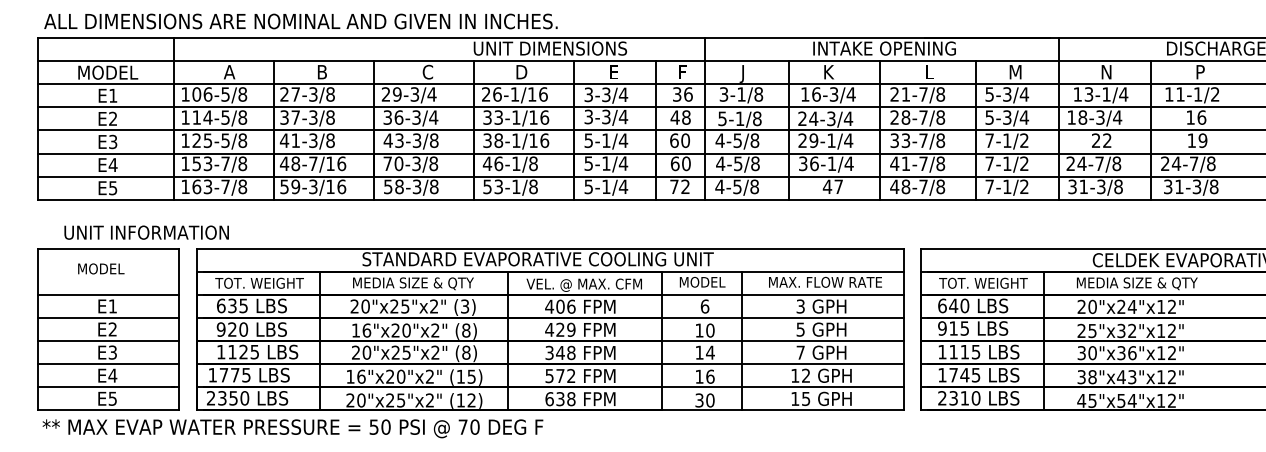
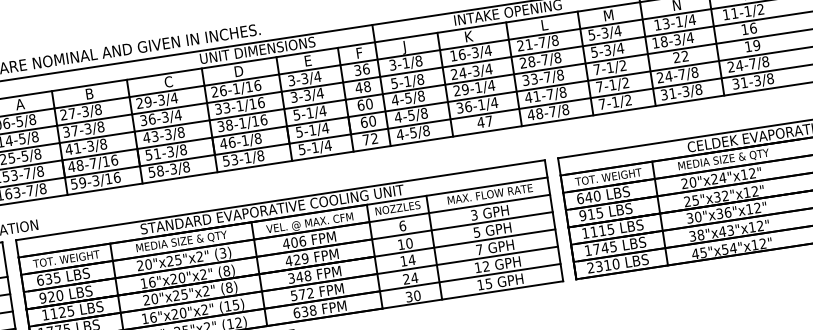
text: (393, 163) -> (153, 154), 70-3/8 -> 51-3/8
text: (702, 281) -> (397, 207), MODEL -> NOZZLES
text: (704, 376) -> (410, 278), 16 -> 24

